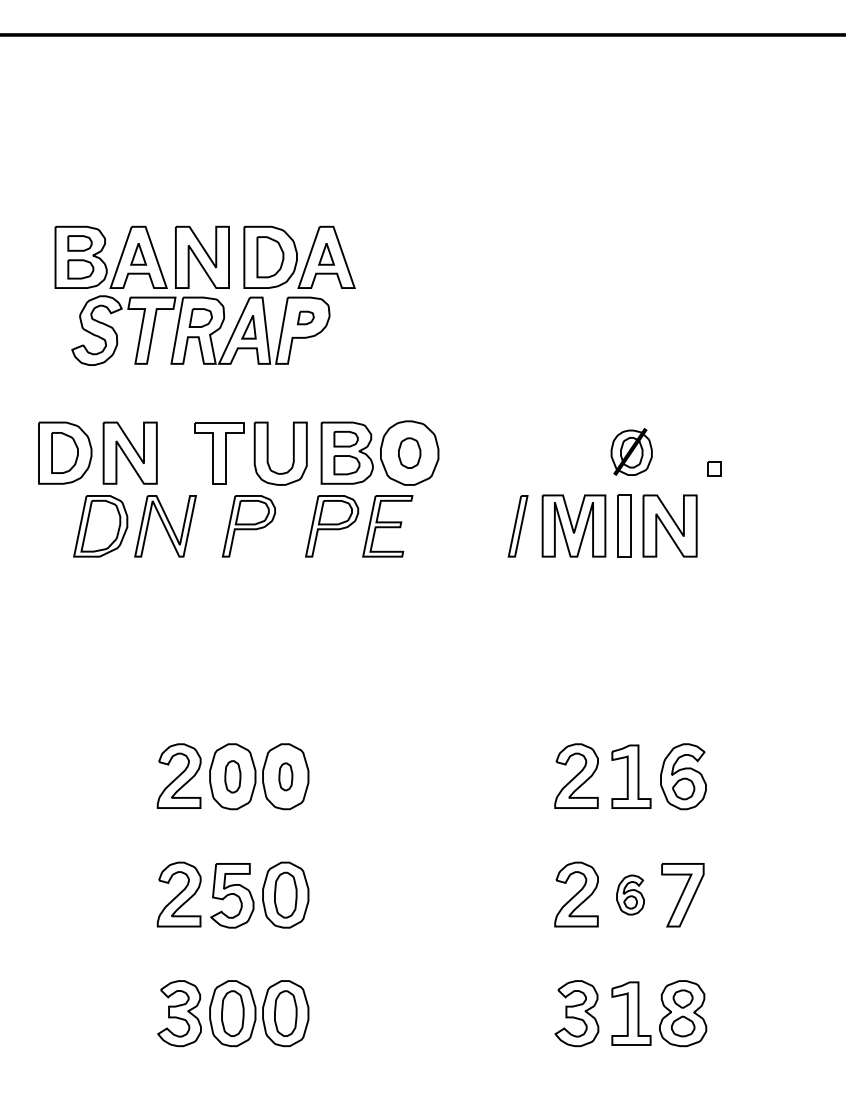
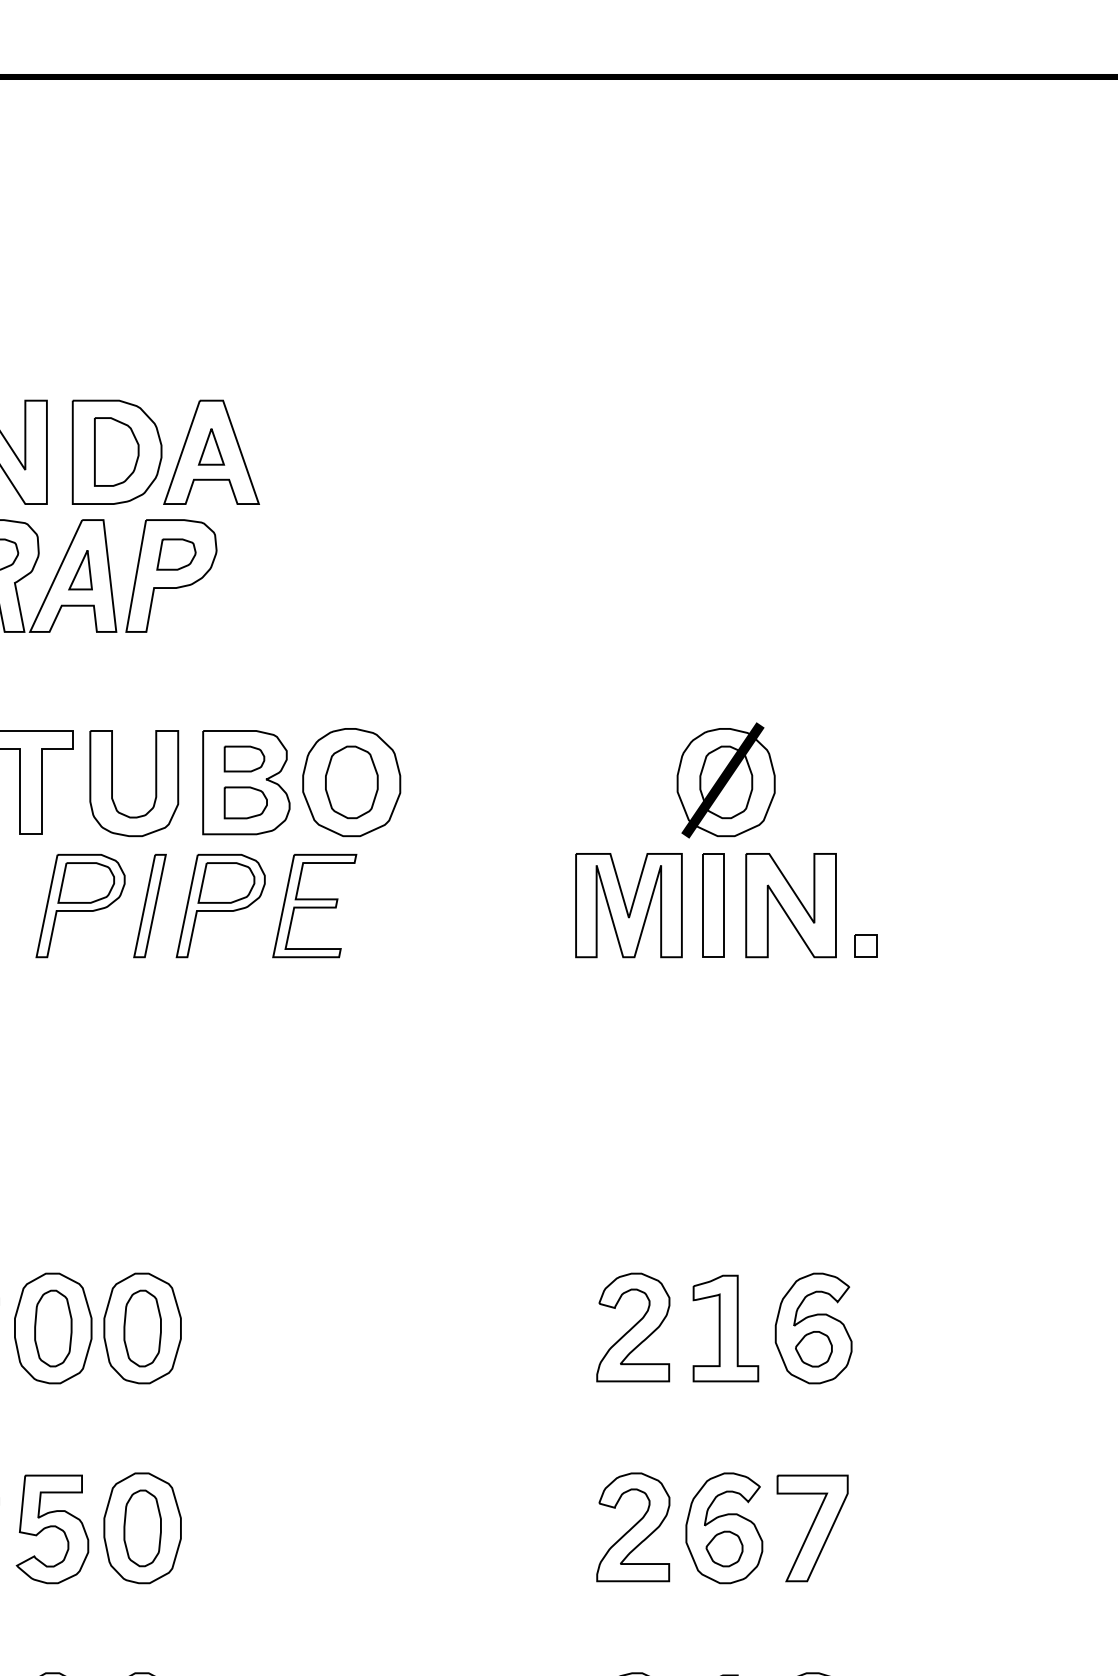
part: (305, 317) -> (175, 553), size x1.43
part: (631, 451) -> (725, 779), size x1.43
part: (409, 453) -> (351, 783), size x1.43
part: (714, 468) -> (866, 945), moved
part: (517, 526) -> (148, 906), moved
part: (232, 776) -> (52, 1328), size x1.43
part: (285, 776) -> (142, 1328), size x1.67
part: (630, 894) -> (724, 1527), size x1.67

